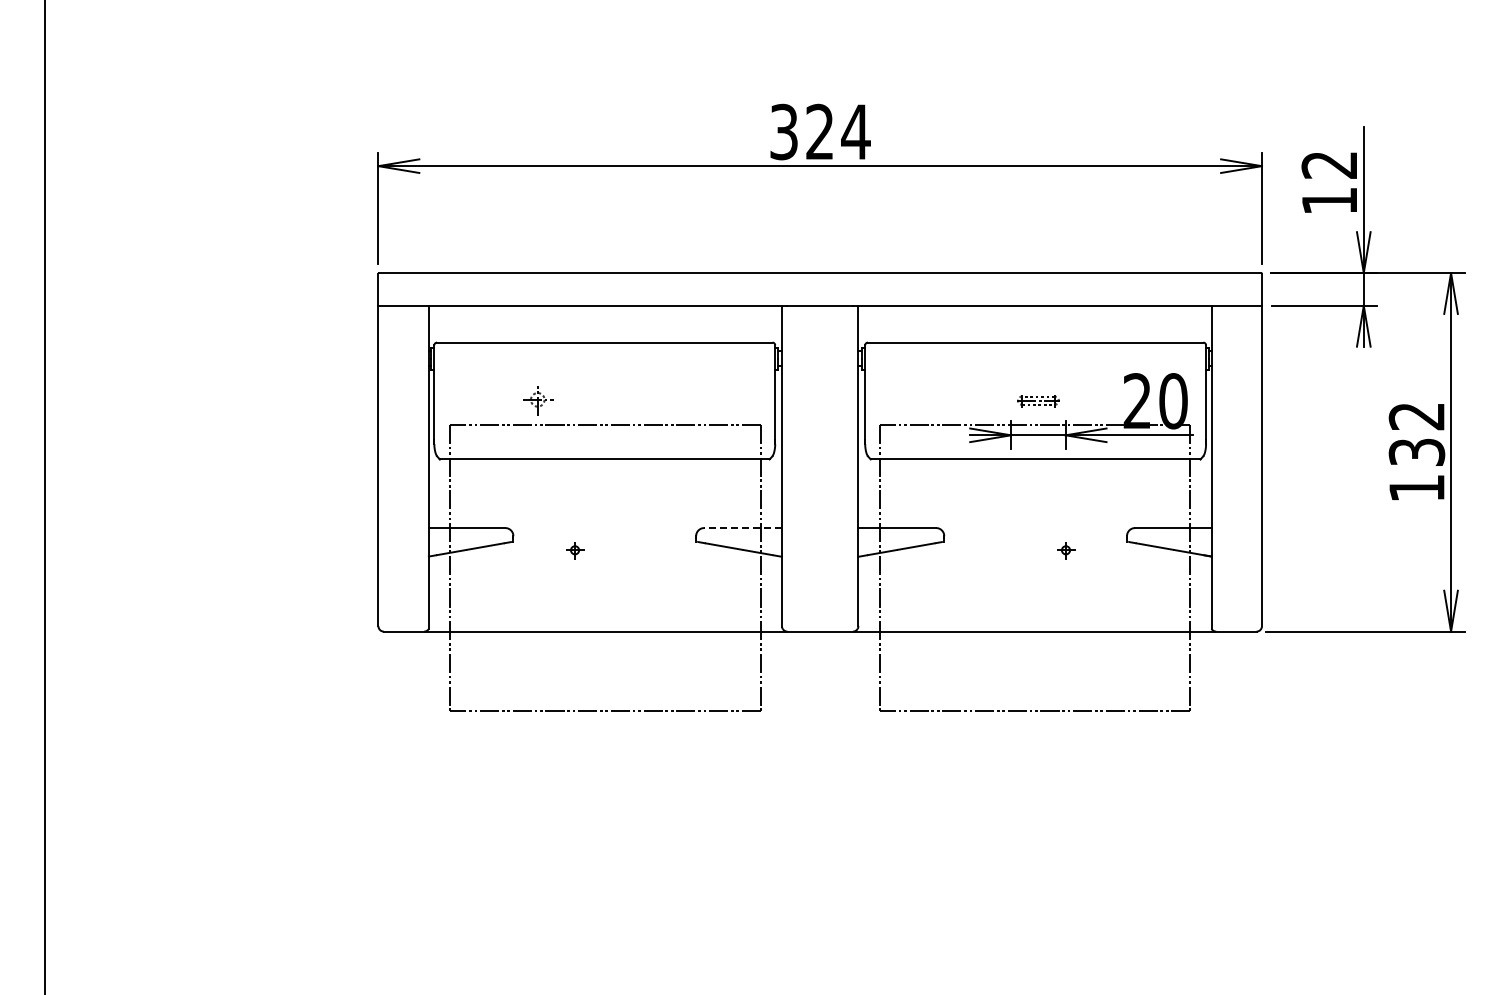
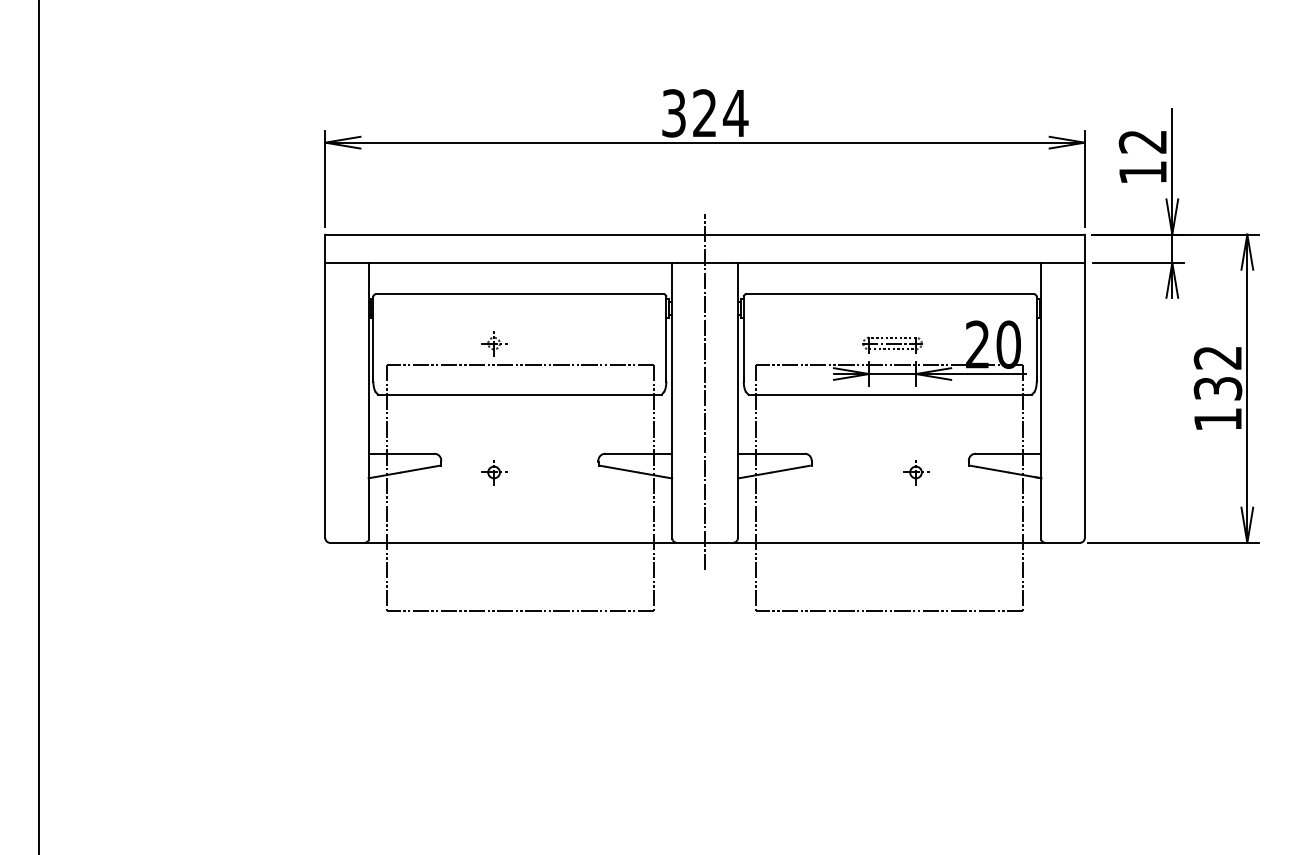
part: (538, 400) -> (494, 344), moved
part: (1038, 401) -> (892, 344), size x1.67
line: (820, 456) -> (705, 392), added
line: (743, 528) -> (639, 454), dashed -> solid
part: (575, 550) -> (494, 473), size x1.67
part: (1066, 550) -> (916, 473), size x1.67

